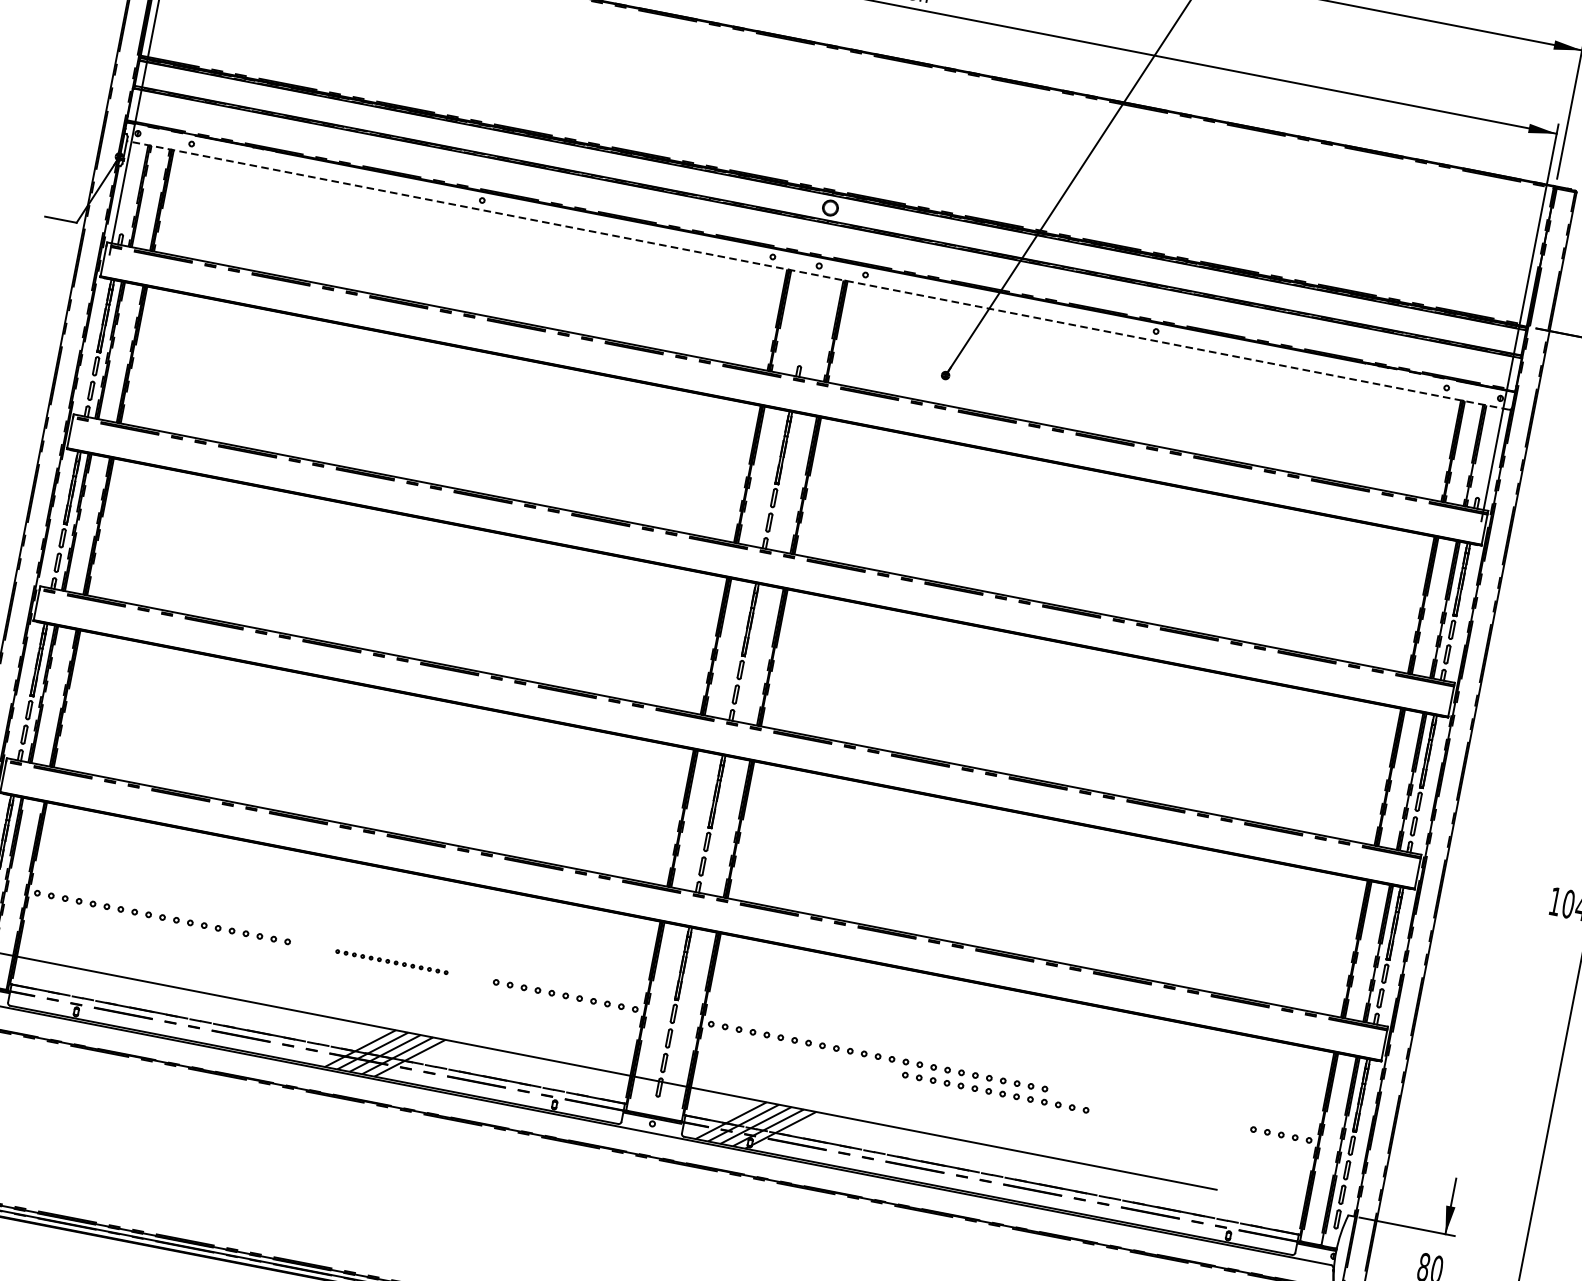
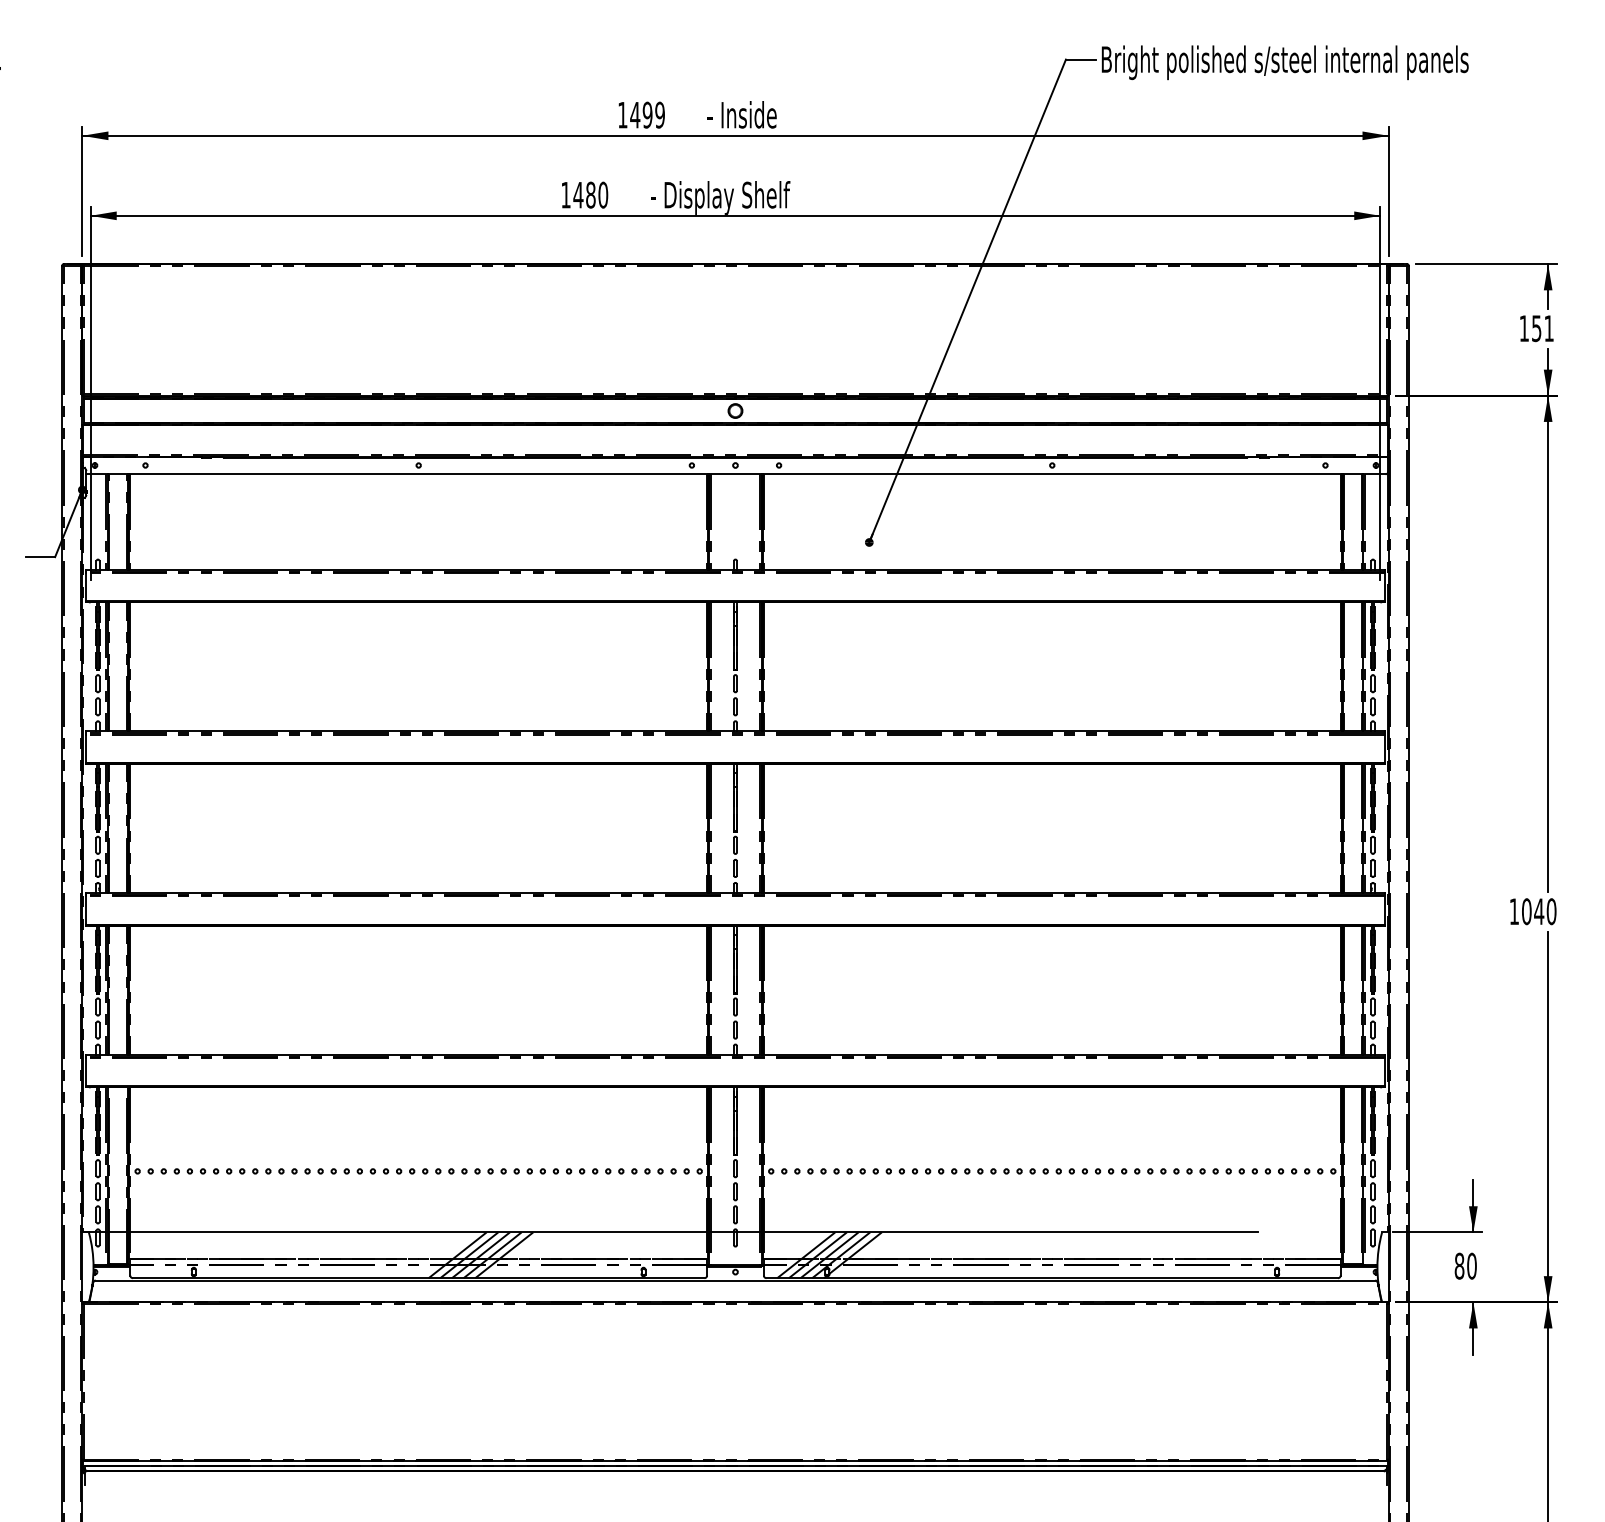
line: (817, 275) -> (735, 474), dashed -> solid
part: (391, 962) -> (470, 1171), size x1.67
part: (995, 1092) -> (1182, 1171), moved

